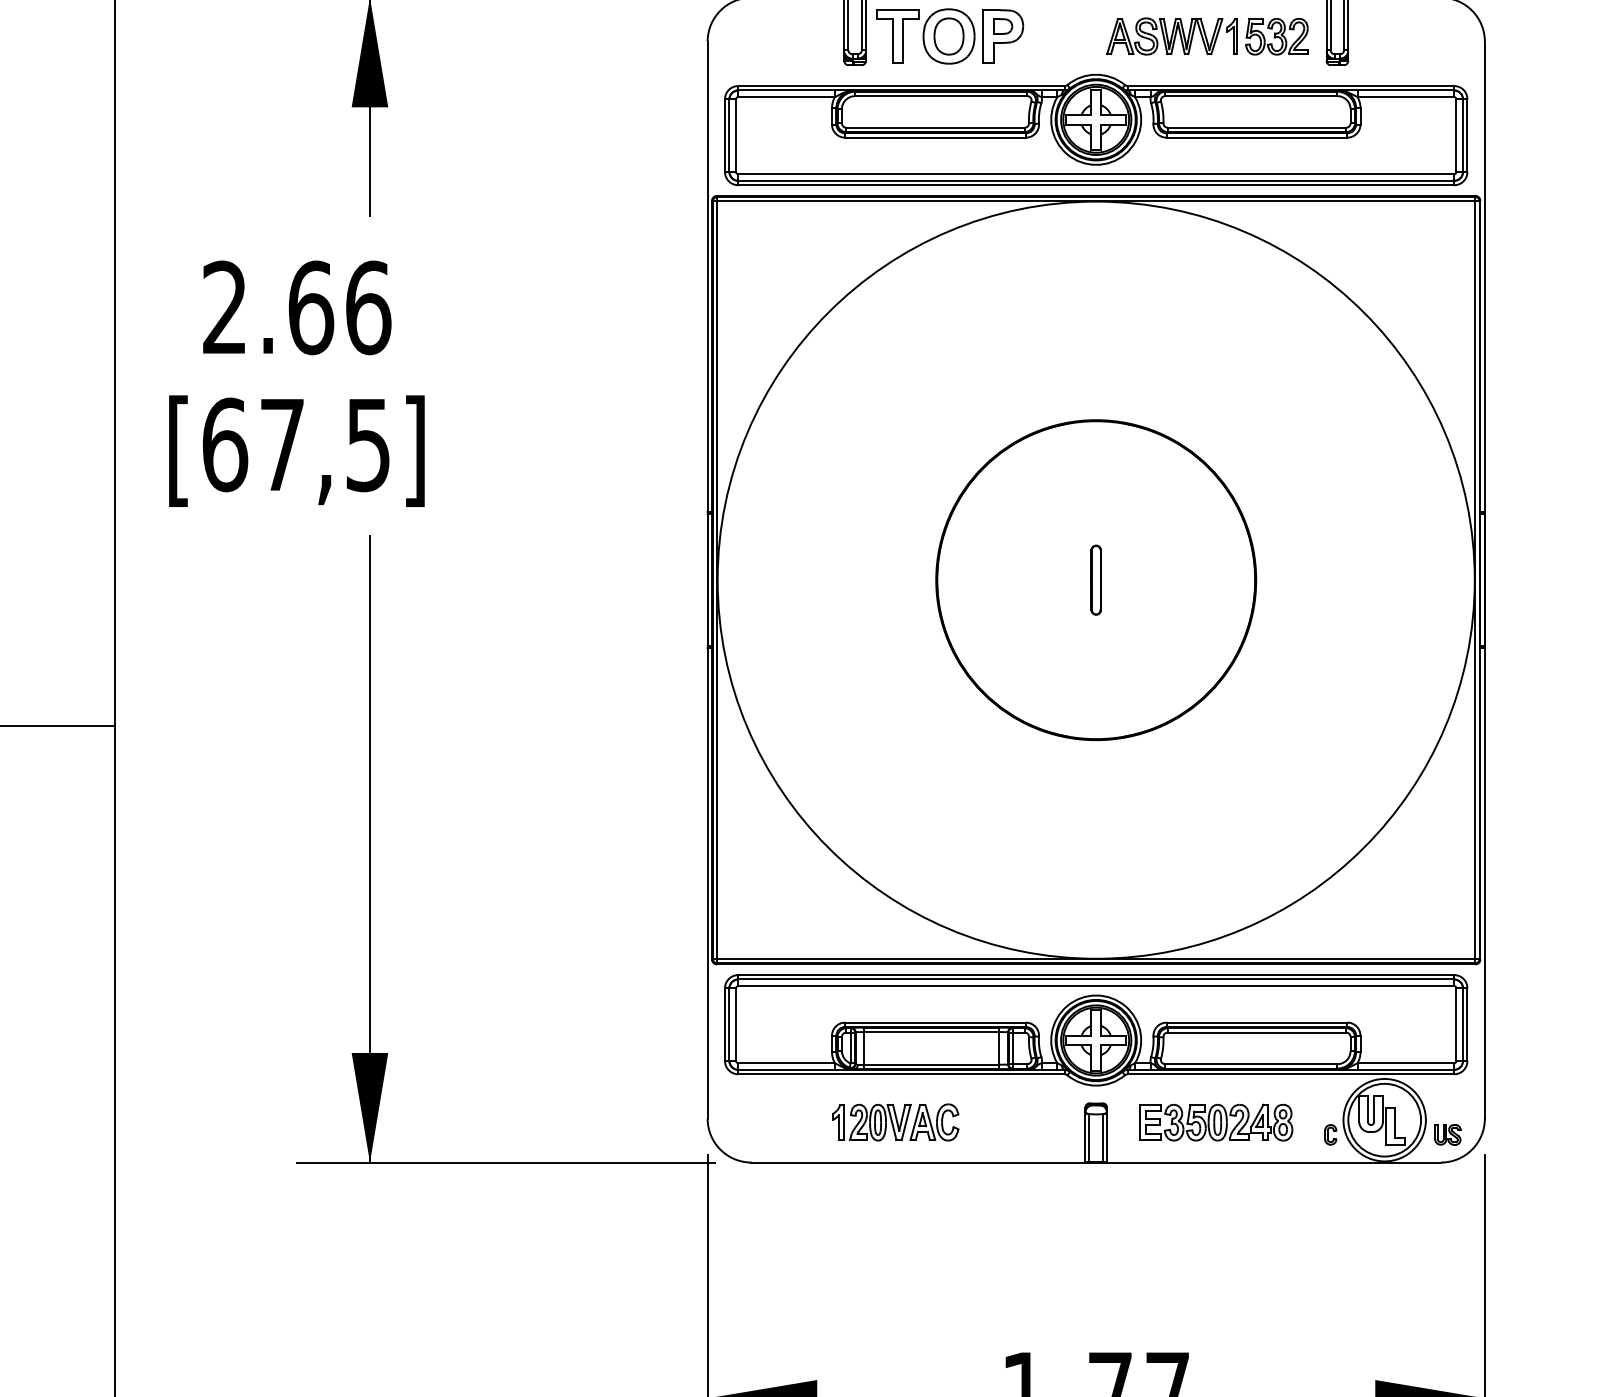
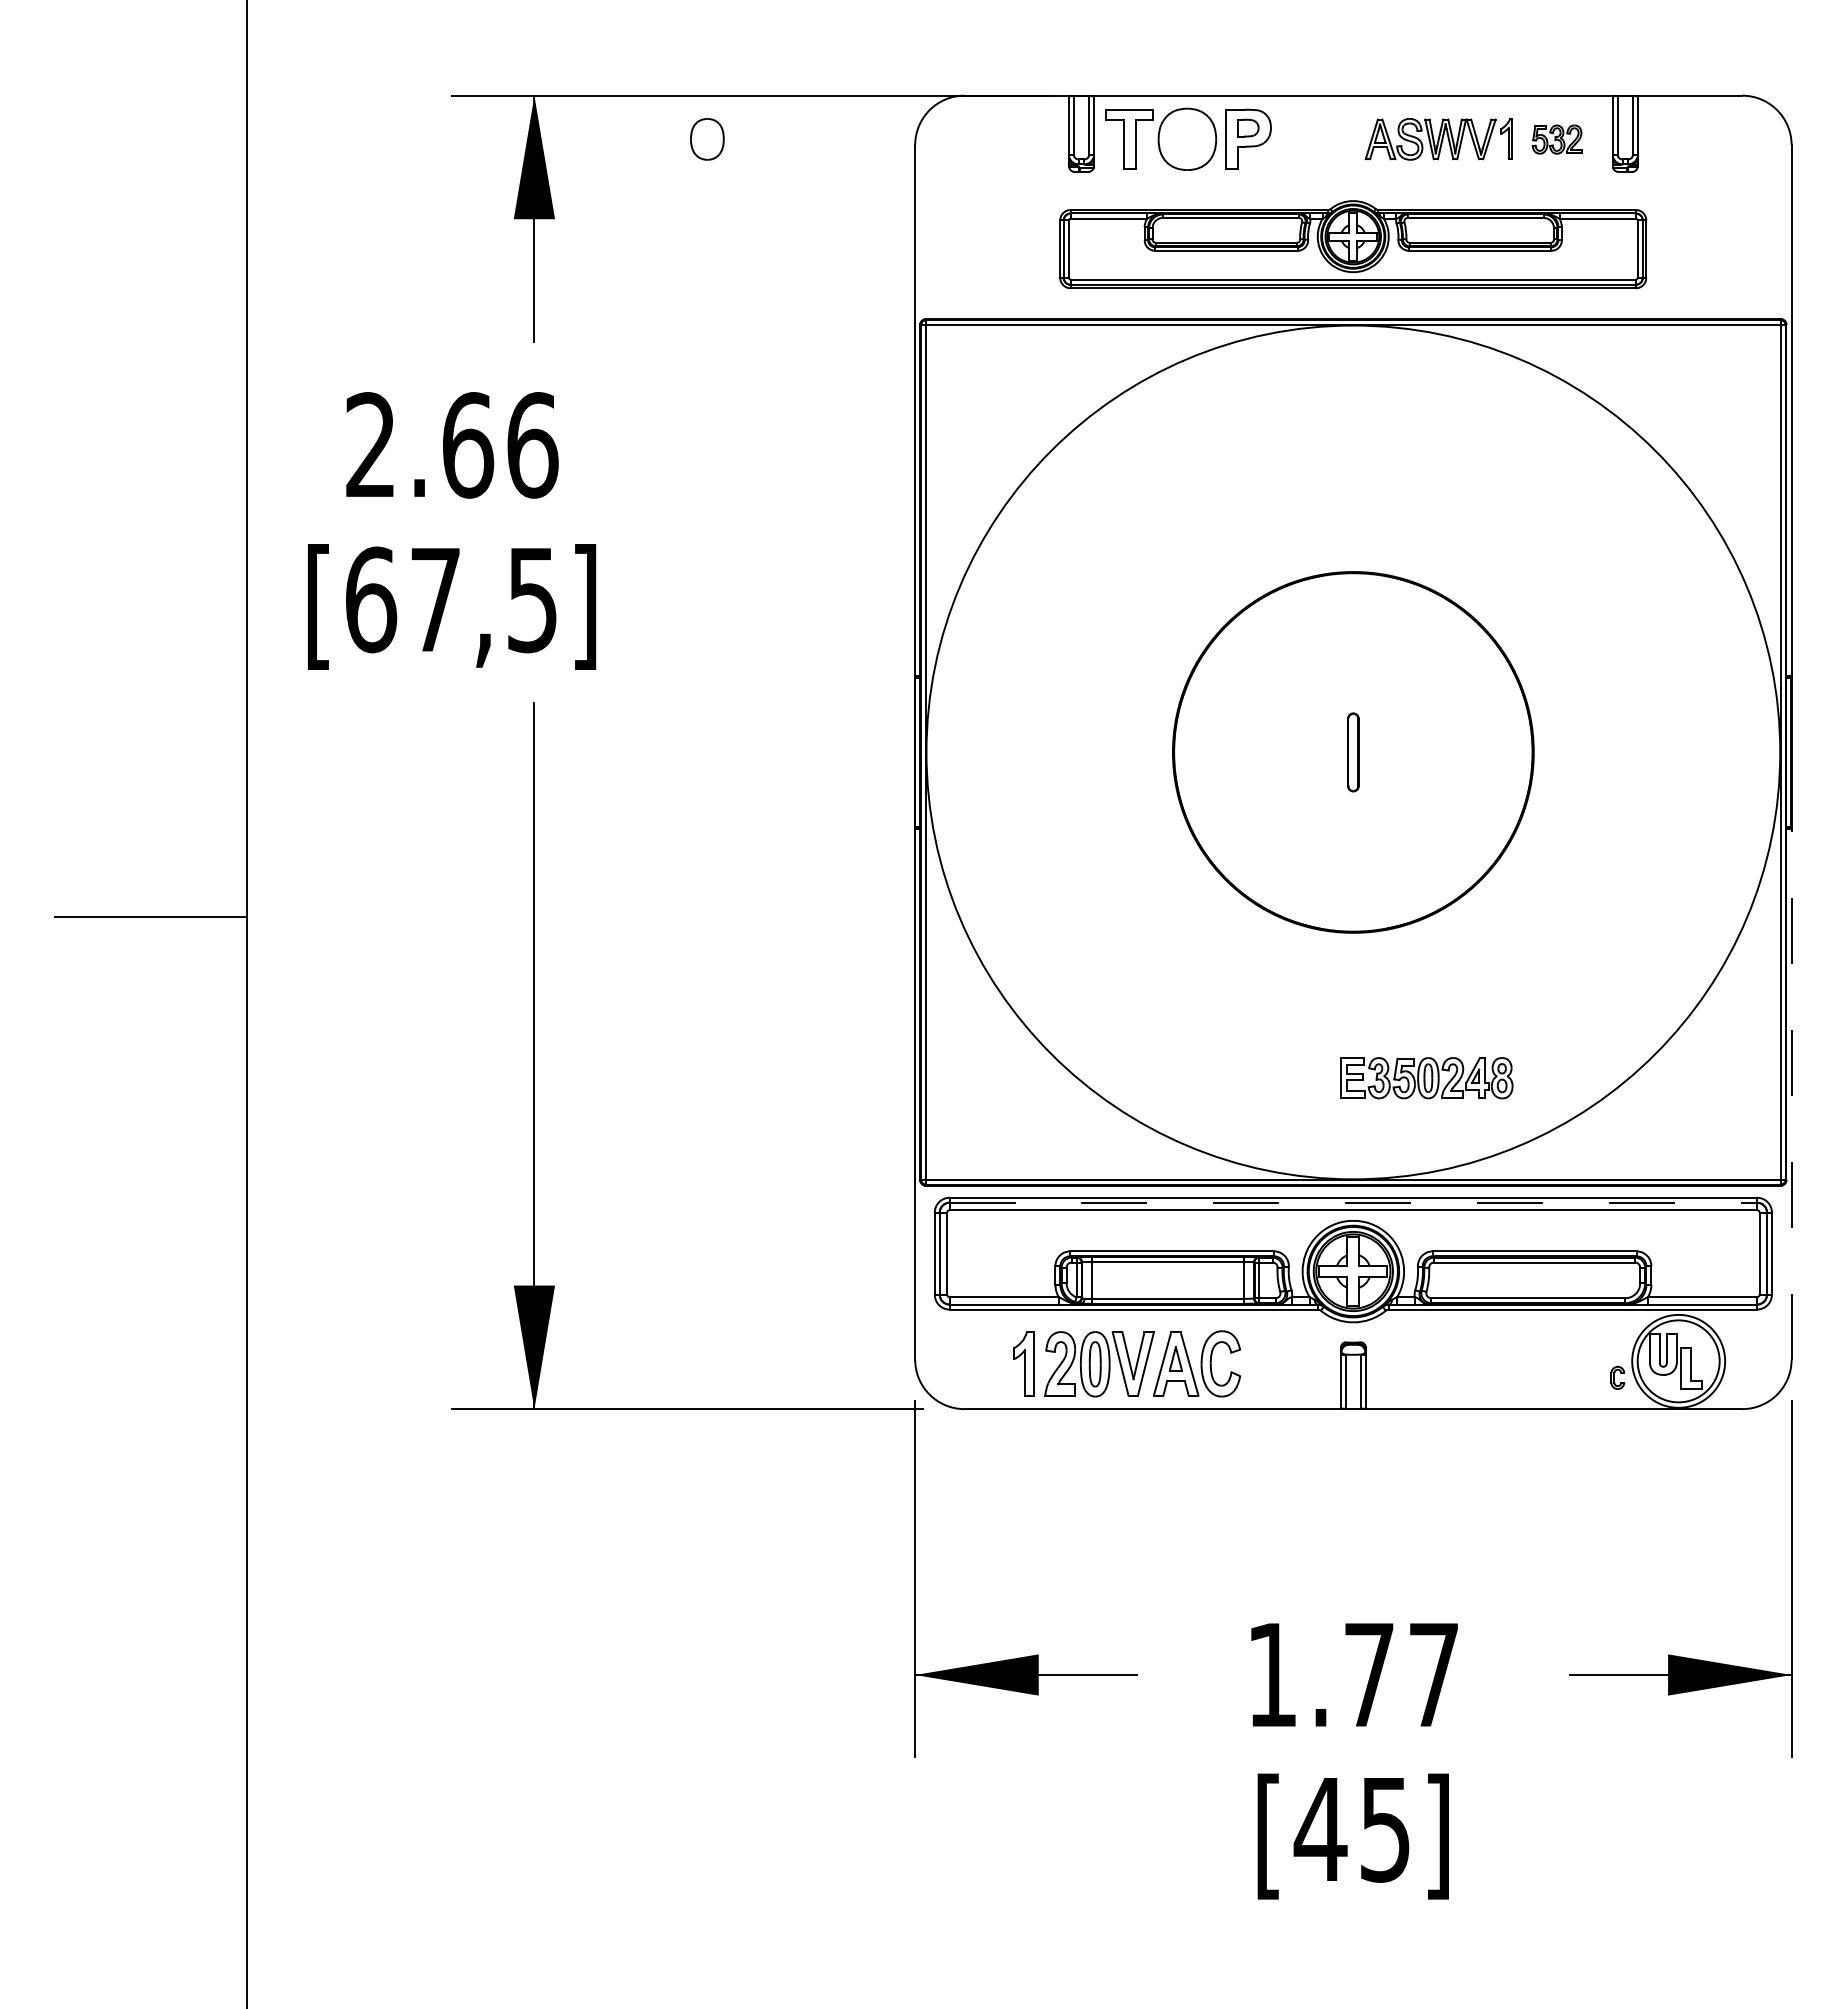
part: (949, 36) -> (707, 139), moved
part: (1276, 36) -> (1556, 139), size x0.7
part: (1095, 129) -> (1352, 244), size x0.7
line: (1484, 882) -> (1791, 1093), solid -> dashed
line: (1096, 979) -> (1353, 1202), solid -> dashed
part: (895, 1122) -> (1127, 1363), size x1.6
part: (1216, 1122) -> (1426, 1078), moved
part: (1447, 1134) -> (1749, 1377), removed

